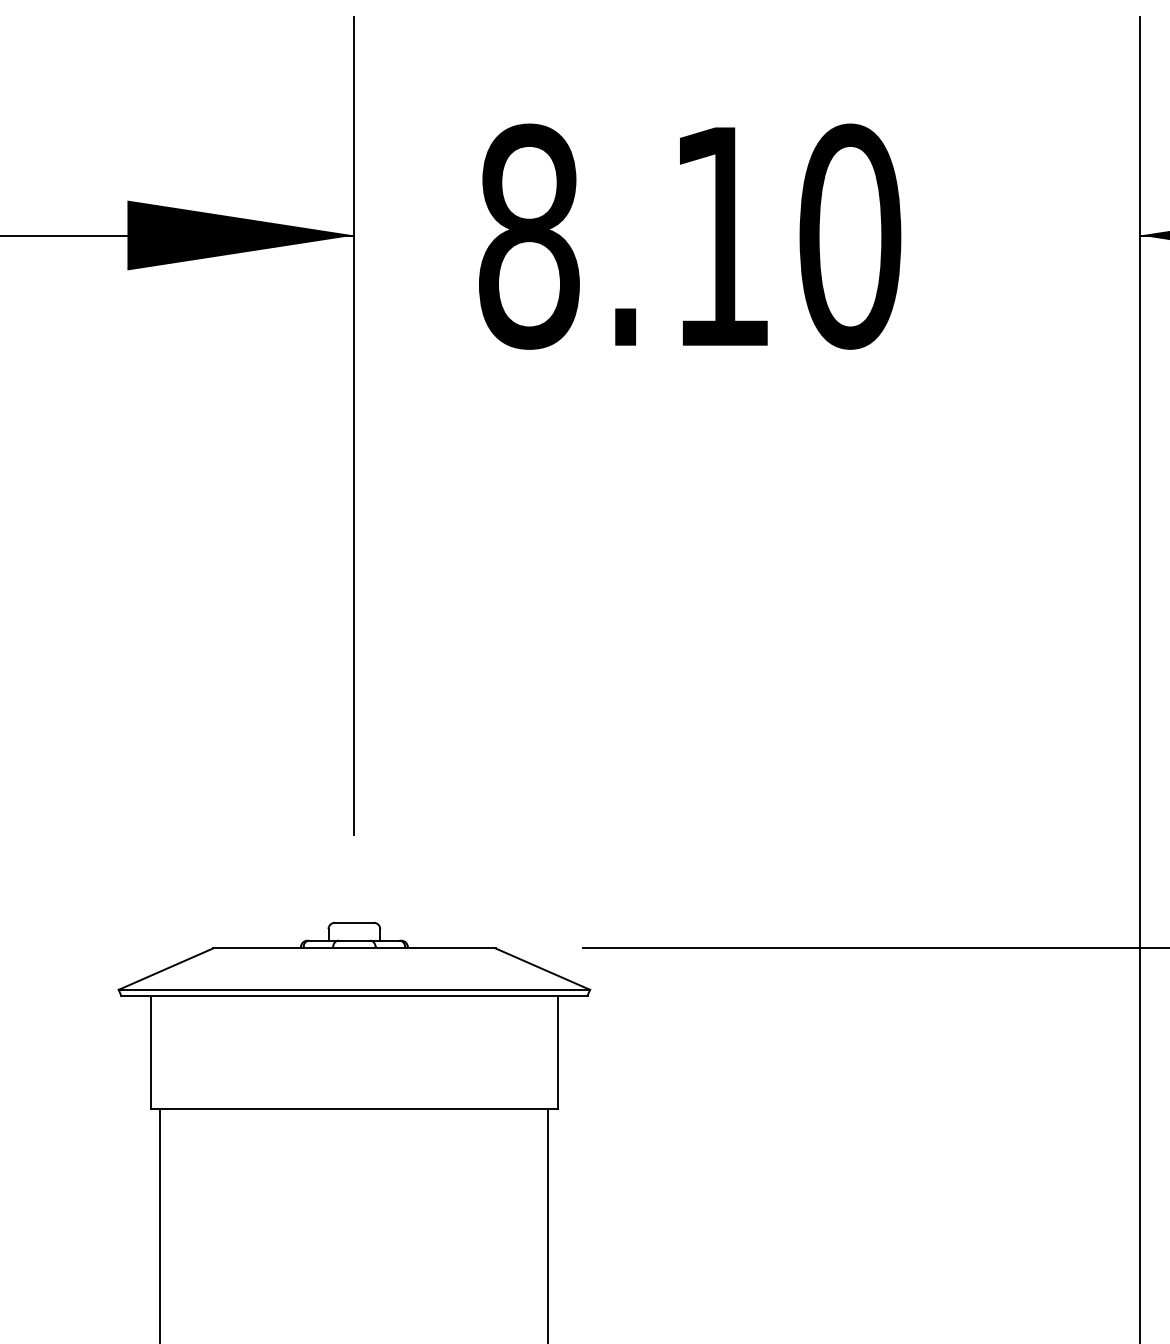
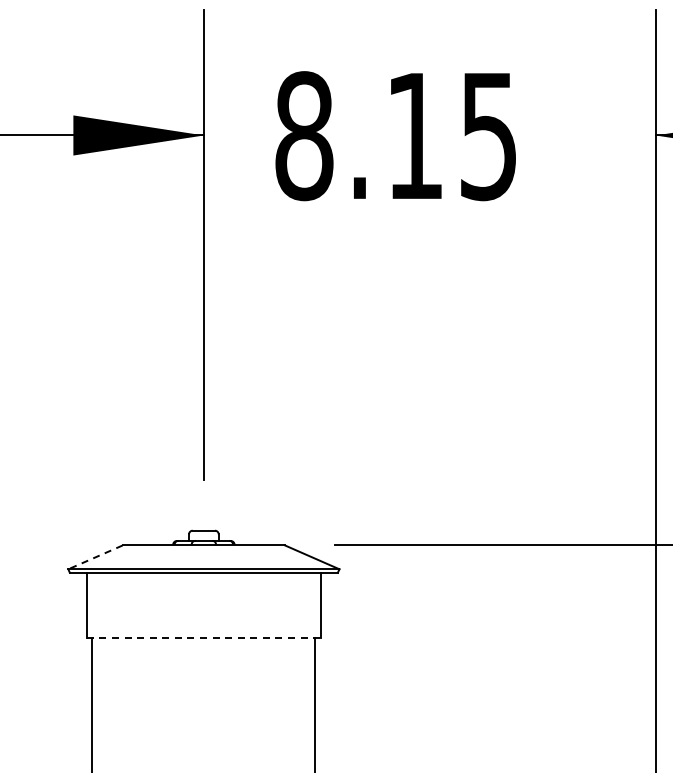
text: (851, 237) -> (489, 136), 8.10 -> 8.15
line: (165, 969) -> (95, 557), solid -> dashed
line: (355, 1108) -> (204, 637), solid -> dashed

